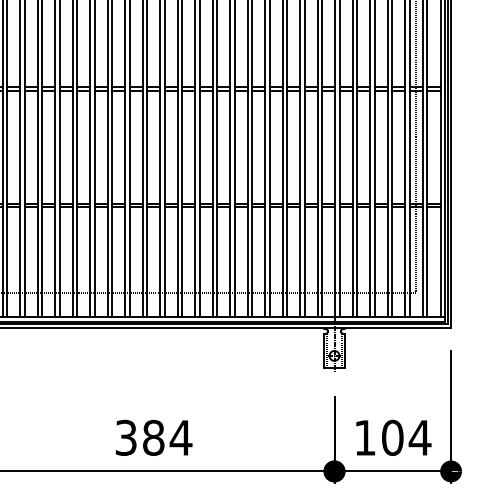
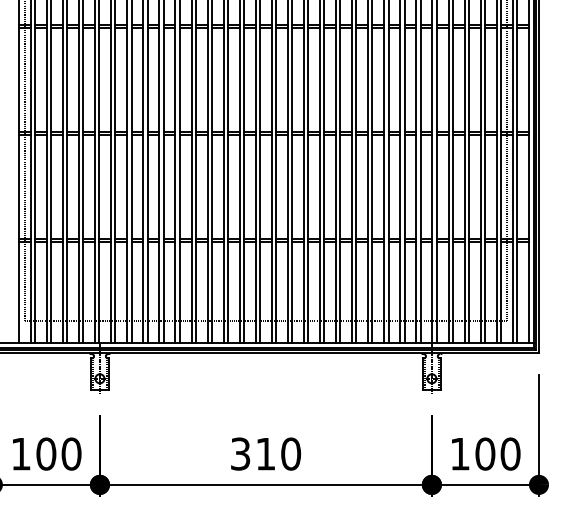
text: (167, 437) -> (278, 453), 384 -> 310
text: (420, 437) -> (510, 453), 104 -> 100

